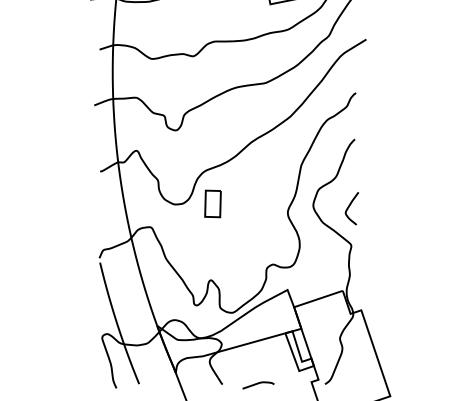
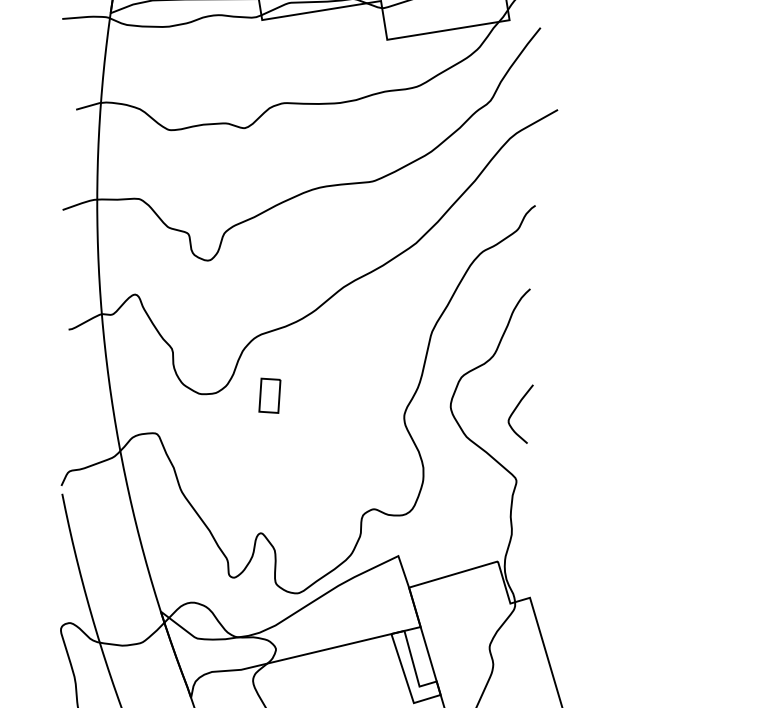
part: (212, 203) -> (269, 394), size x0.7

